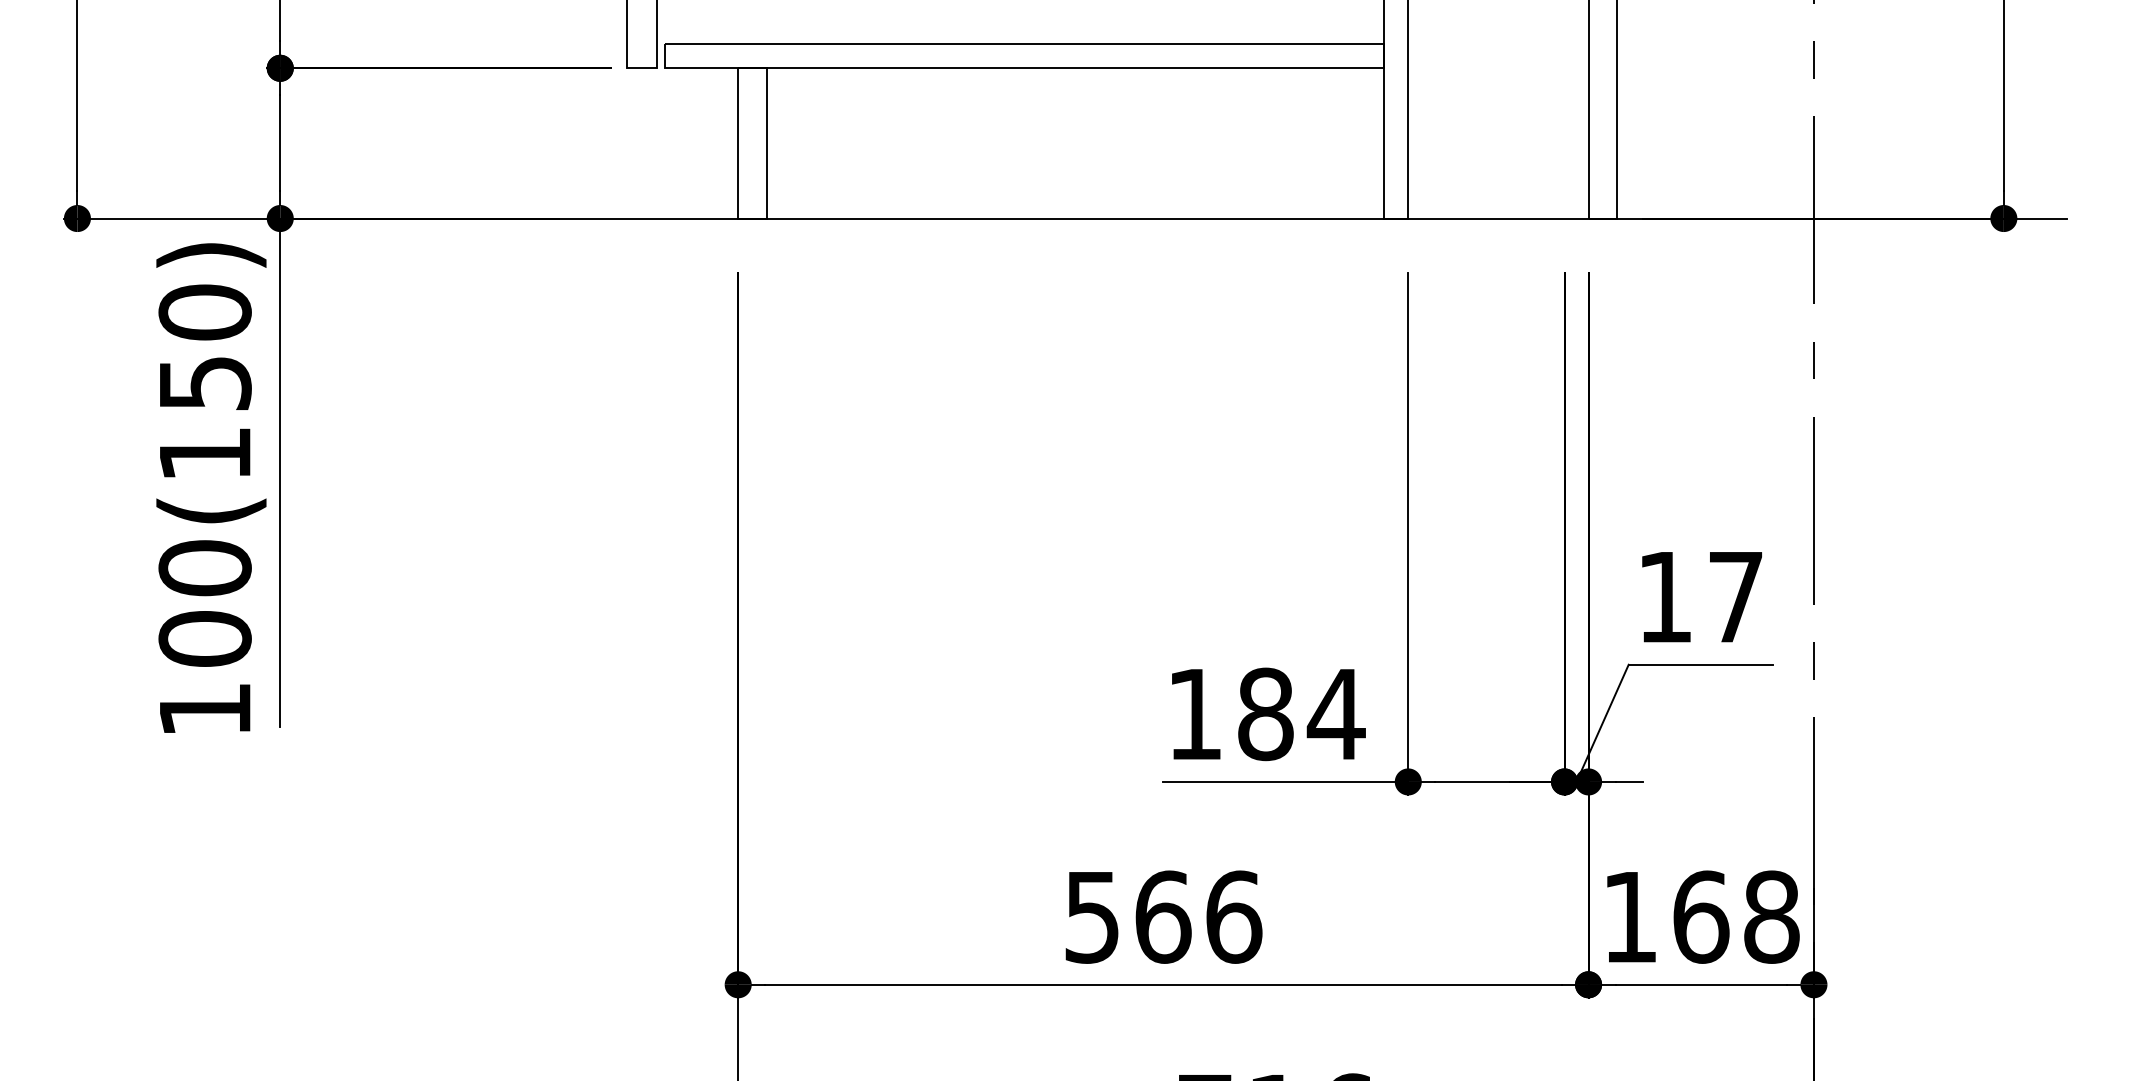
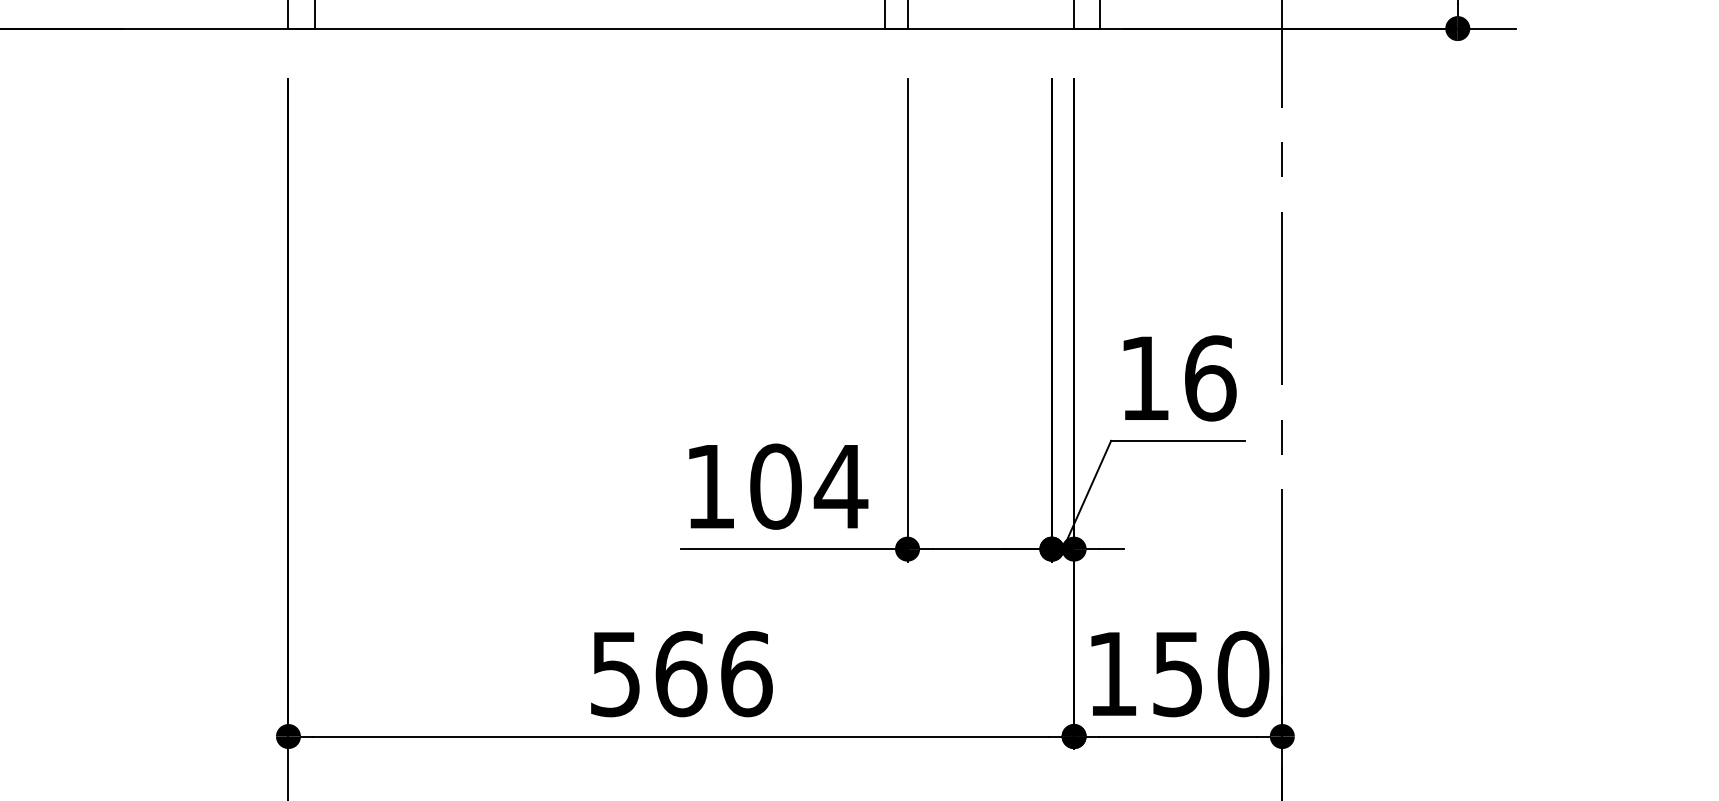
text: (1736, 596) -> (1210, 377), 17 -> 16
text: (1265, 714) -> (775, 486), 184 -> 104
text: (1736, 916) -> (1210, 673), 168 -> 150

